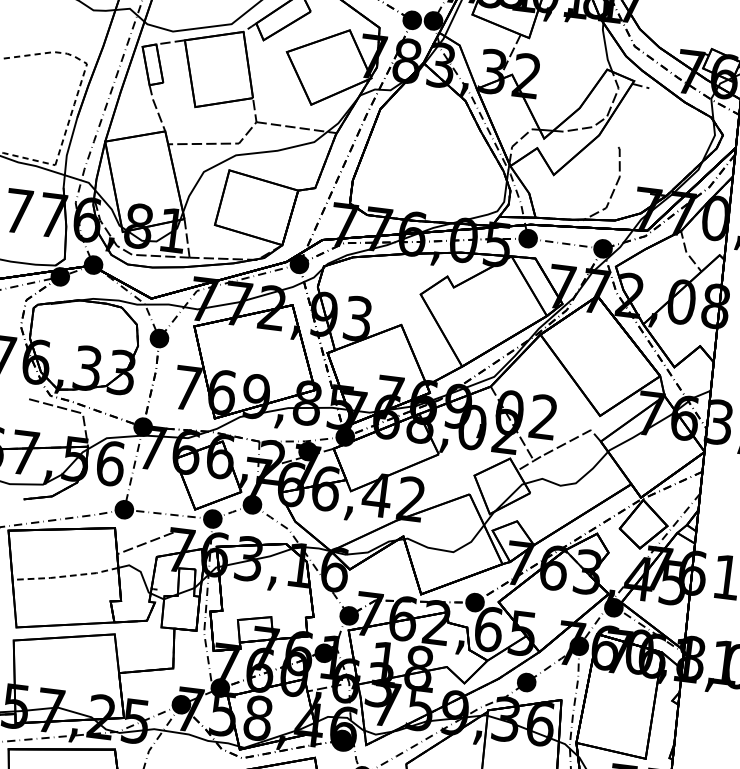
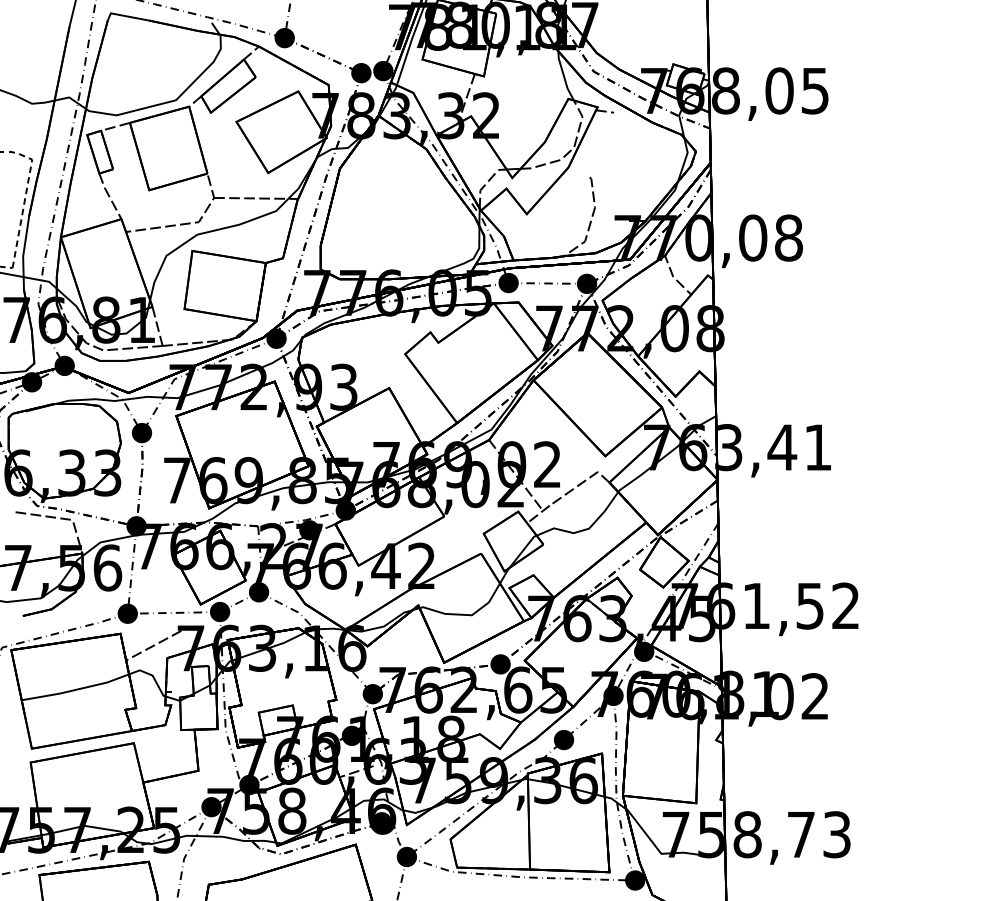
line: (65, 575) -> (75, 689), dashed -> solid

